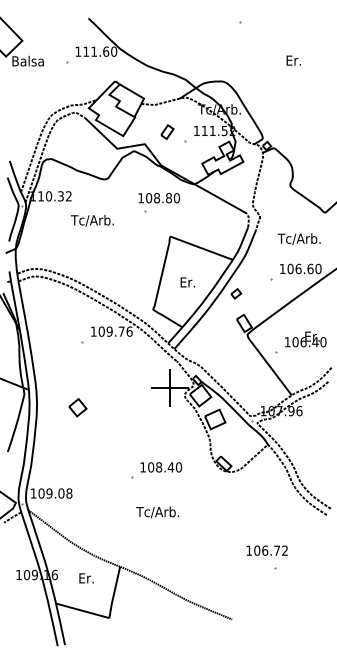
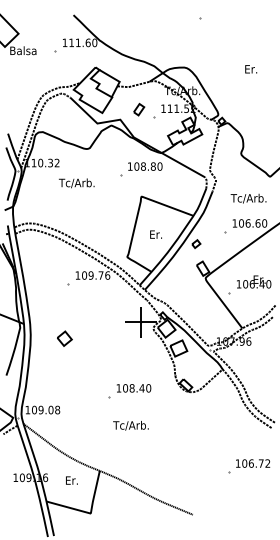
text: (294, 60) -> (251, 69), moved
text: (159, 198) -> (145, 166), moved
text: (267, 550) -> (253, 463), moved

